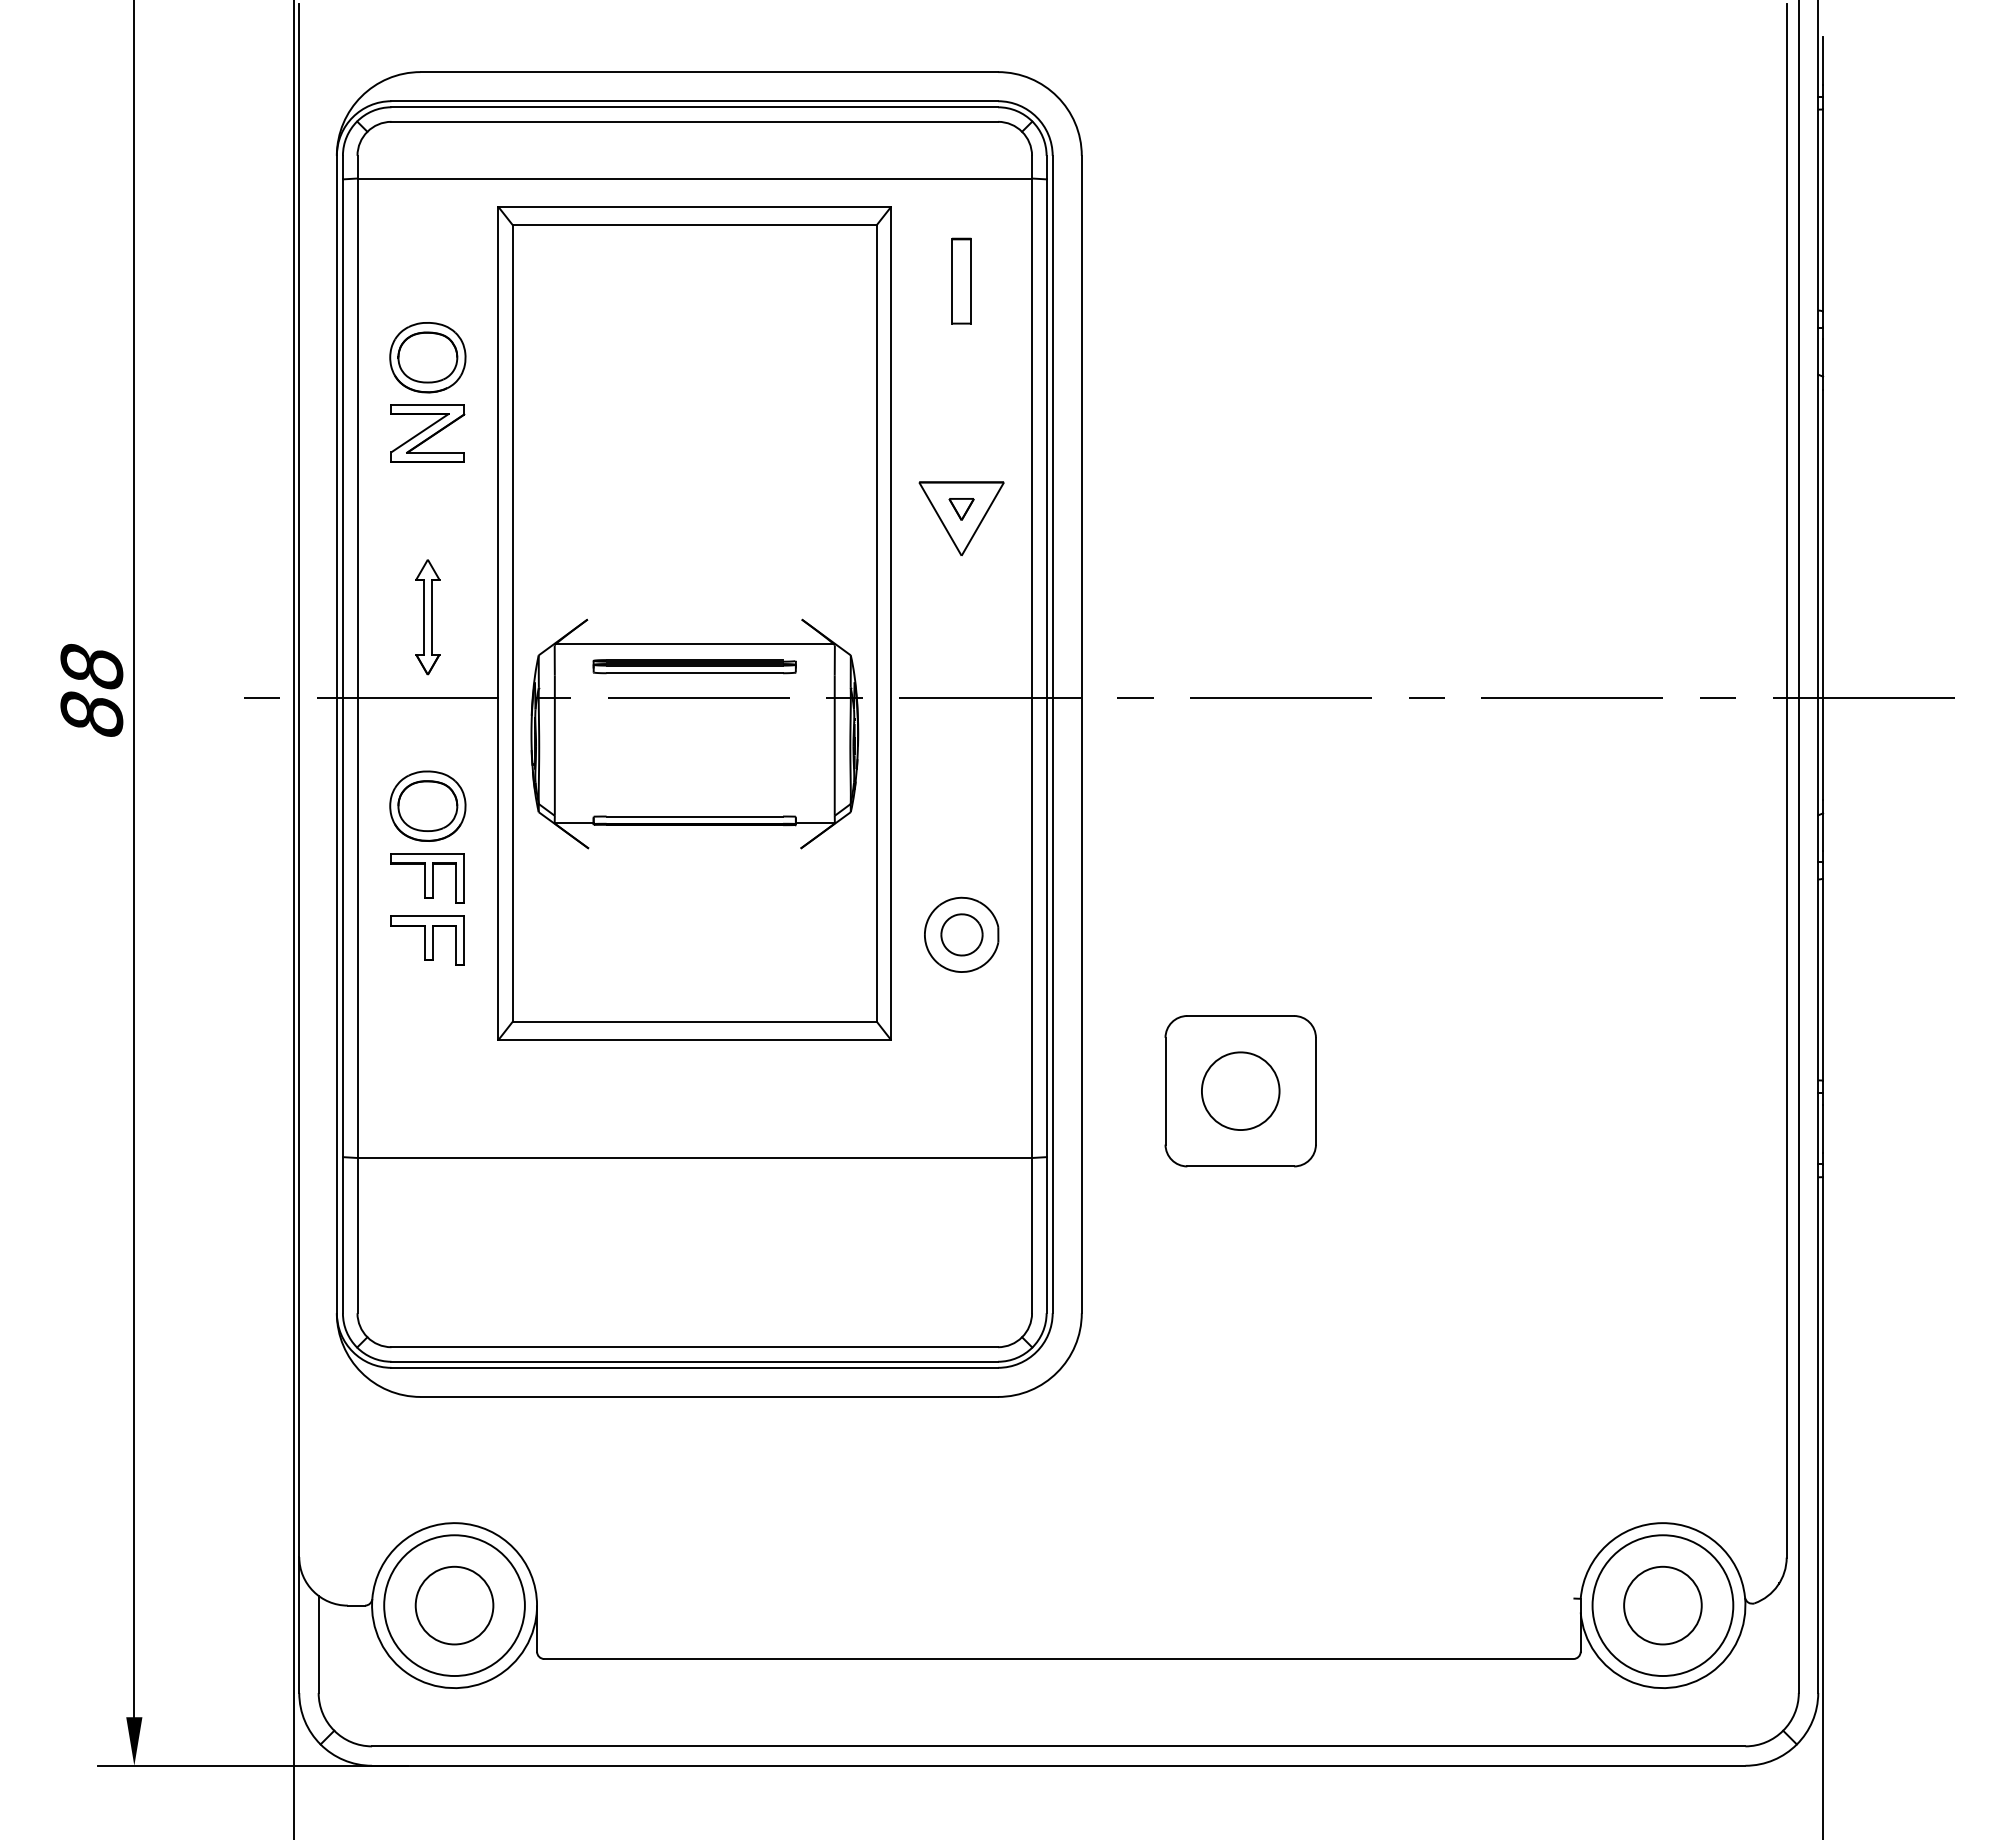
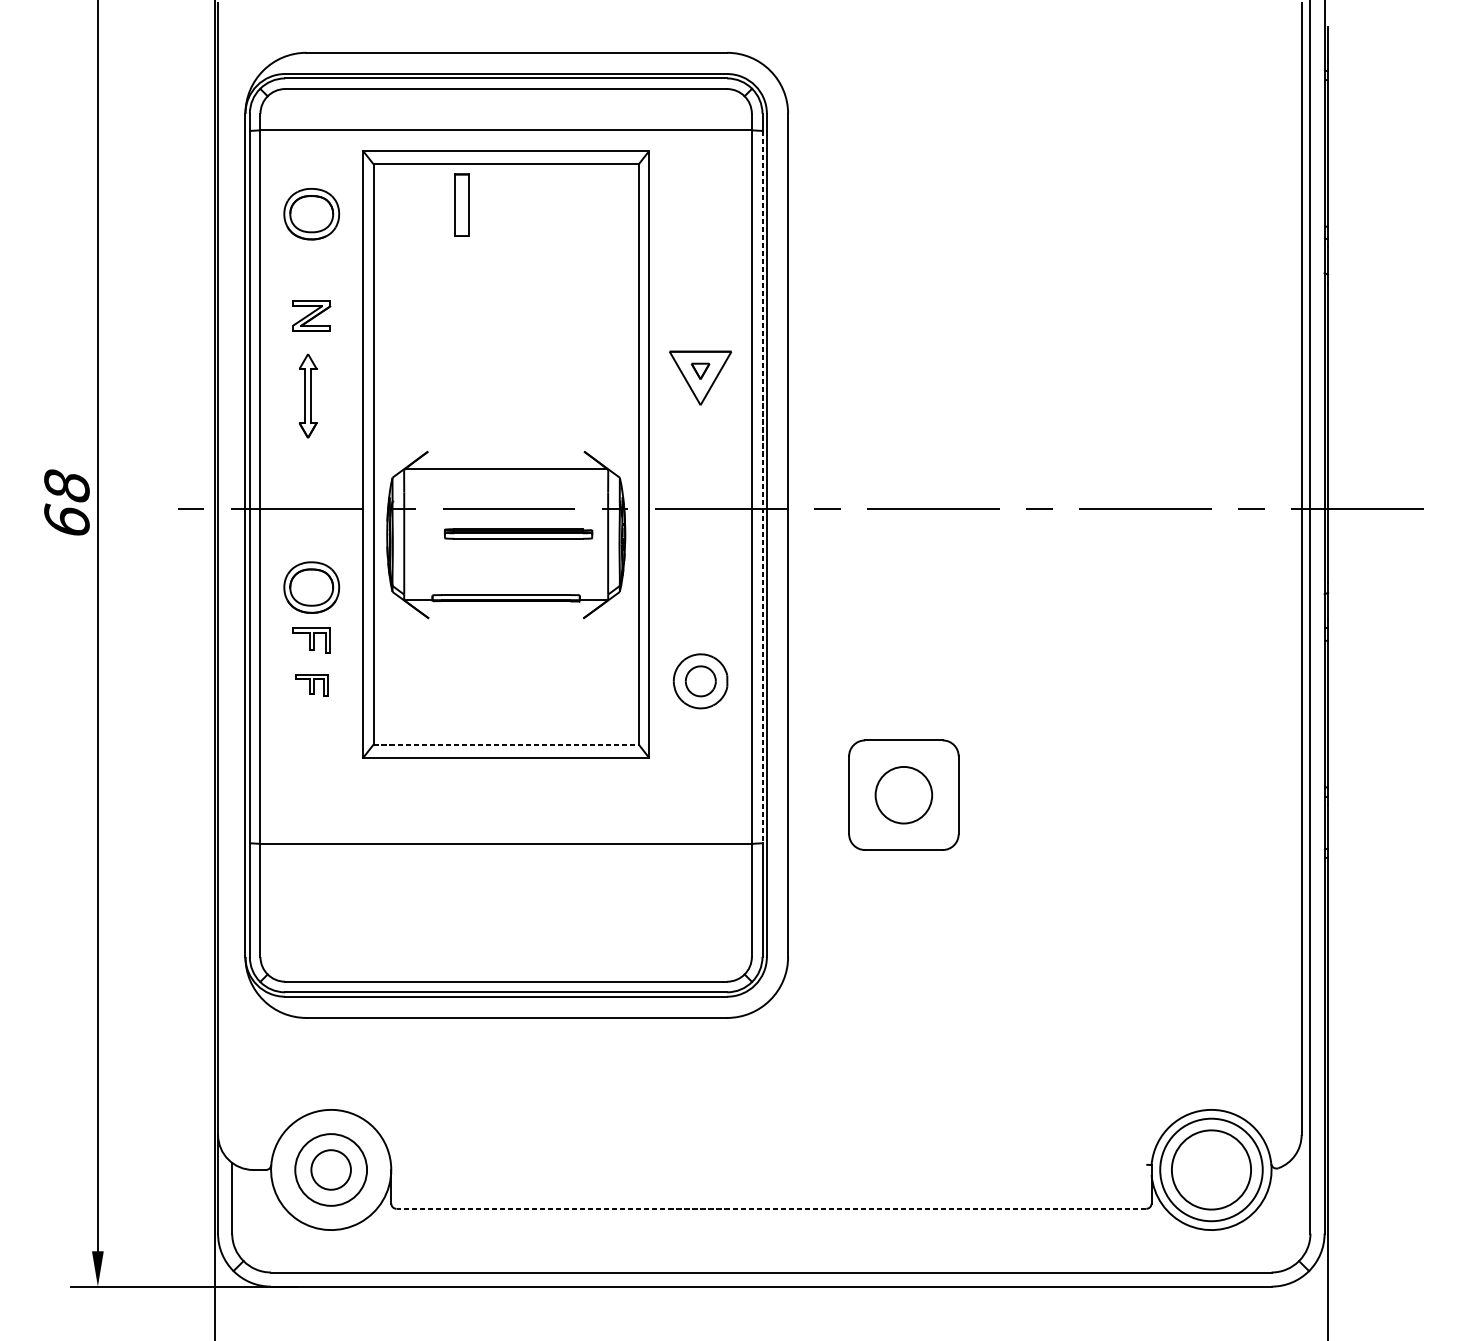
part: (961, 280) -> (461, 204), moved
part: (427, 357) -> (311, 214), moved
part: (427, 433) -> (311, 316), size x0.7
part: (427, 617) -> (307, 396), moved
part: (694, 666) -> (518, 533), moved
line: (1046, 668) -> (762, 487), solid -> dashed
text: (91, 713) -> (66, 520), 88 -> 68
part: (427, 878) -> (311, 640), size x0.7
part: (427, 940) -> (311, 685), size x0.6
line: (695, 1021) -> (506, 744), solid -> dashed
circle: (454, 1605) -> (331, 1169), size x0.7
circle: (454, 1605) -> (331, 1169), size x0.7
circle: (1662, 1605) -> (1211, 1169), size x1.4
line: (1058, 1659) -> (771, 1209), solid -> dashed

